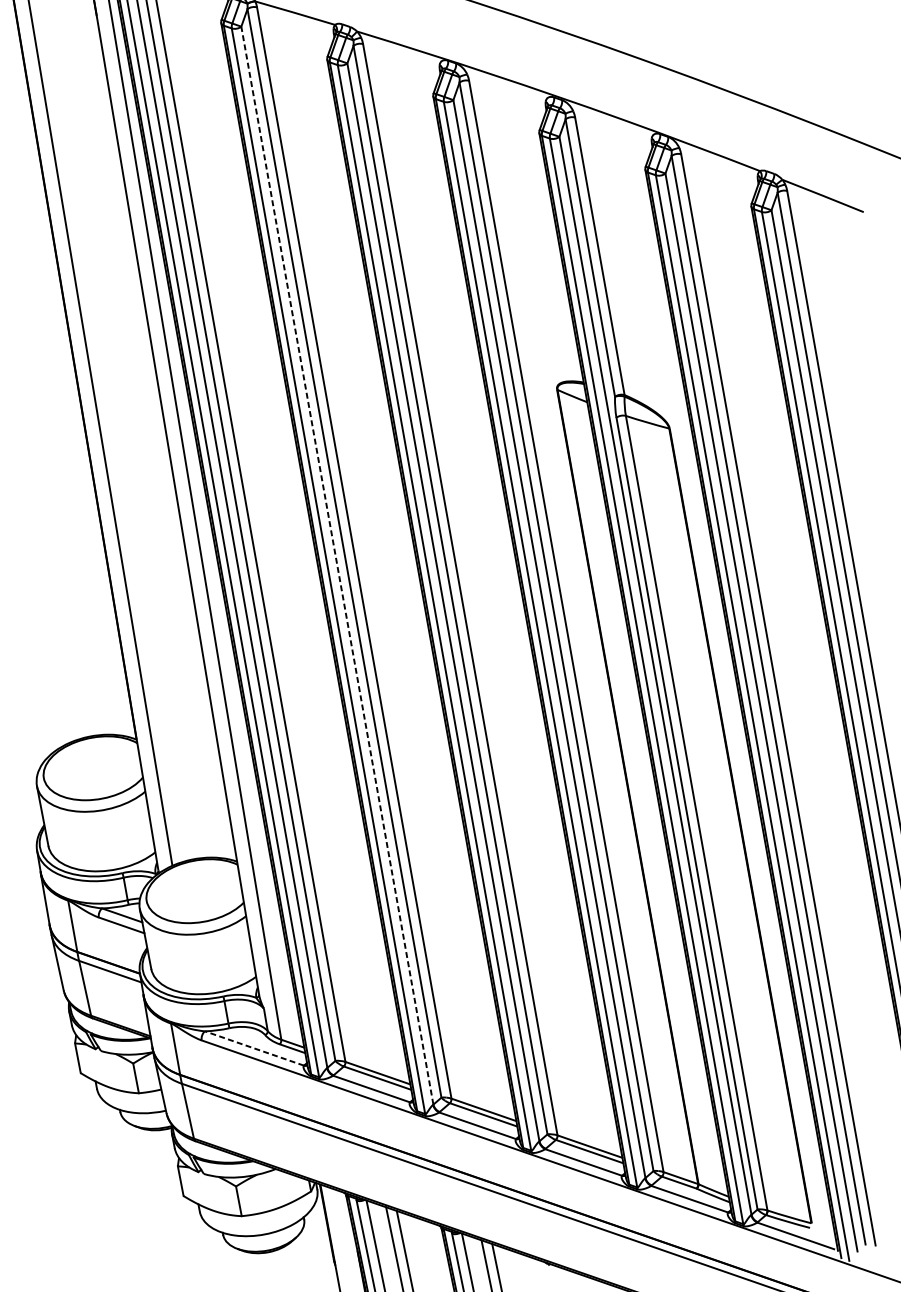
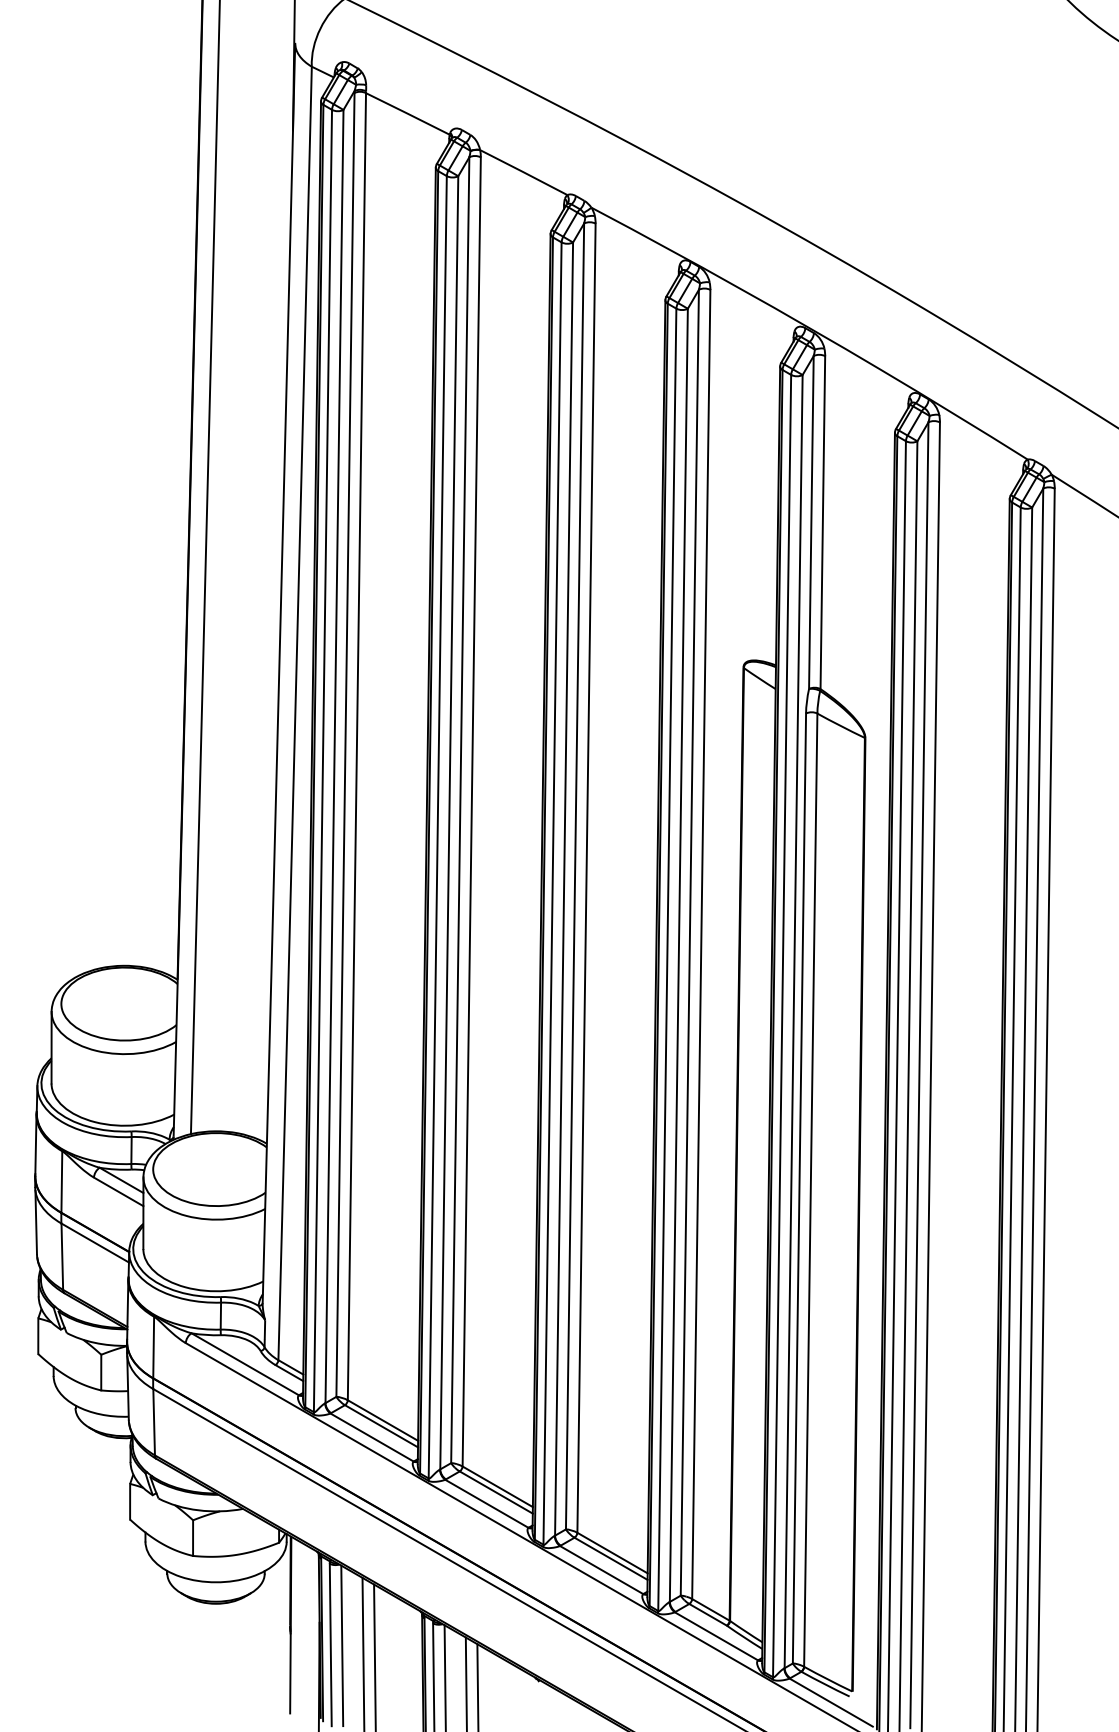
line: (337, 565) -> (449, 822), dashed -> solid
line: (254, 1048) -> (245, 1364), dashed -> solid

